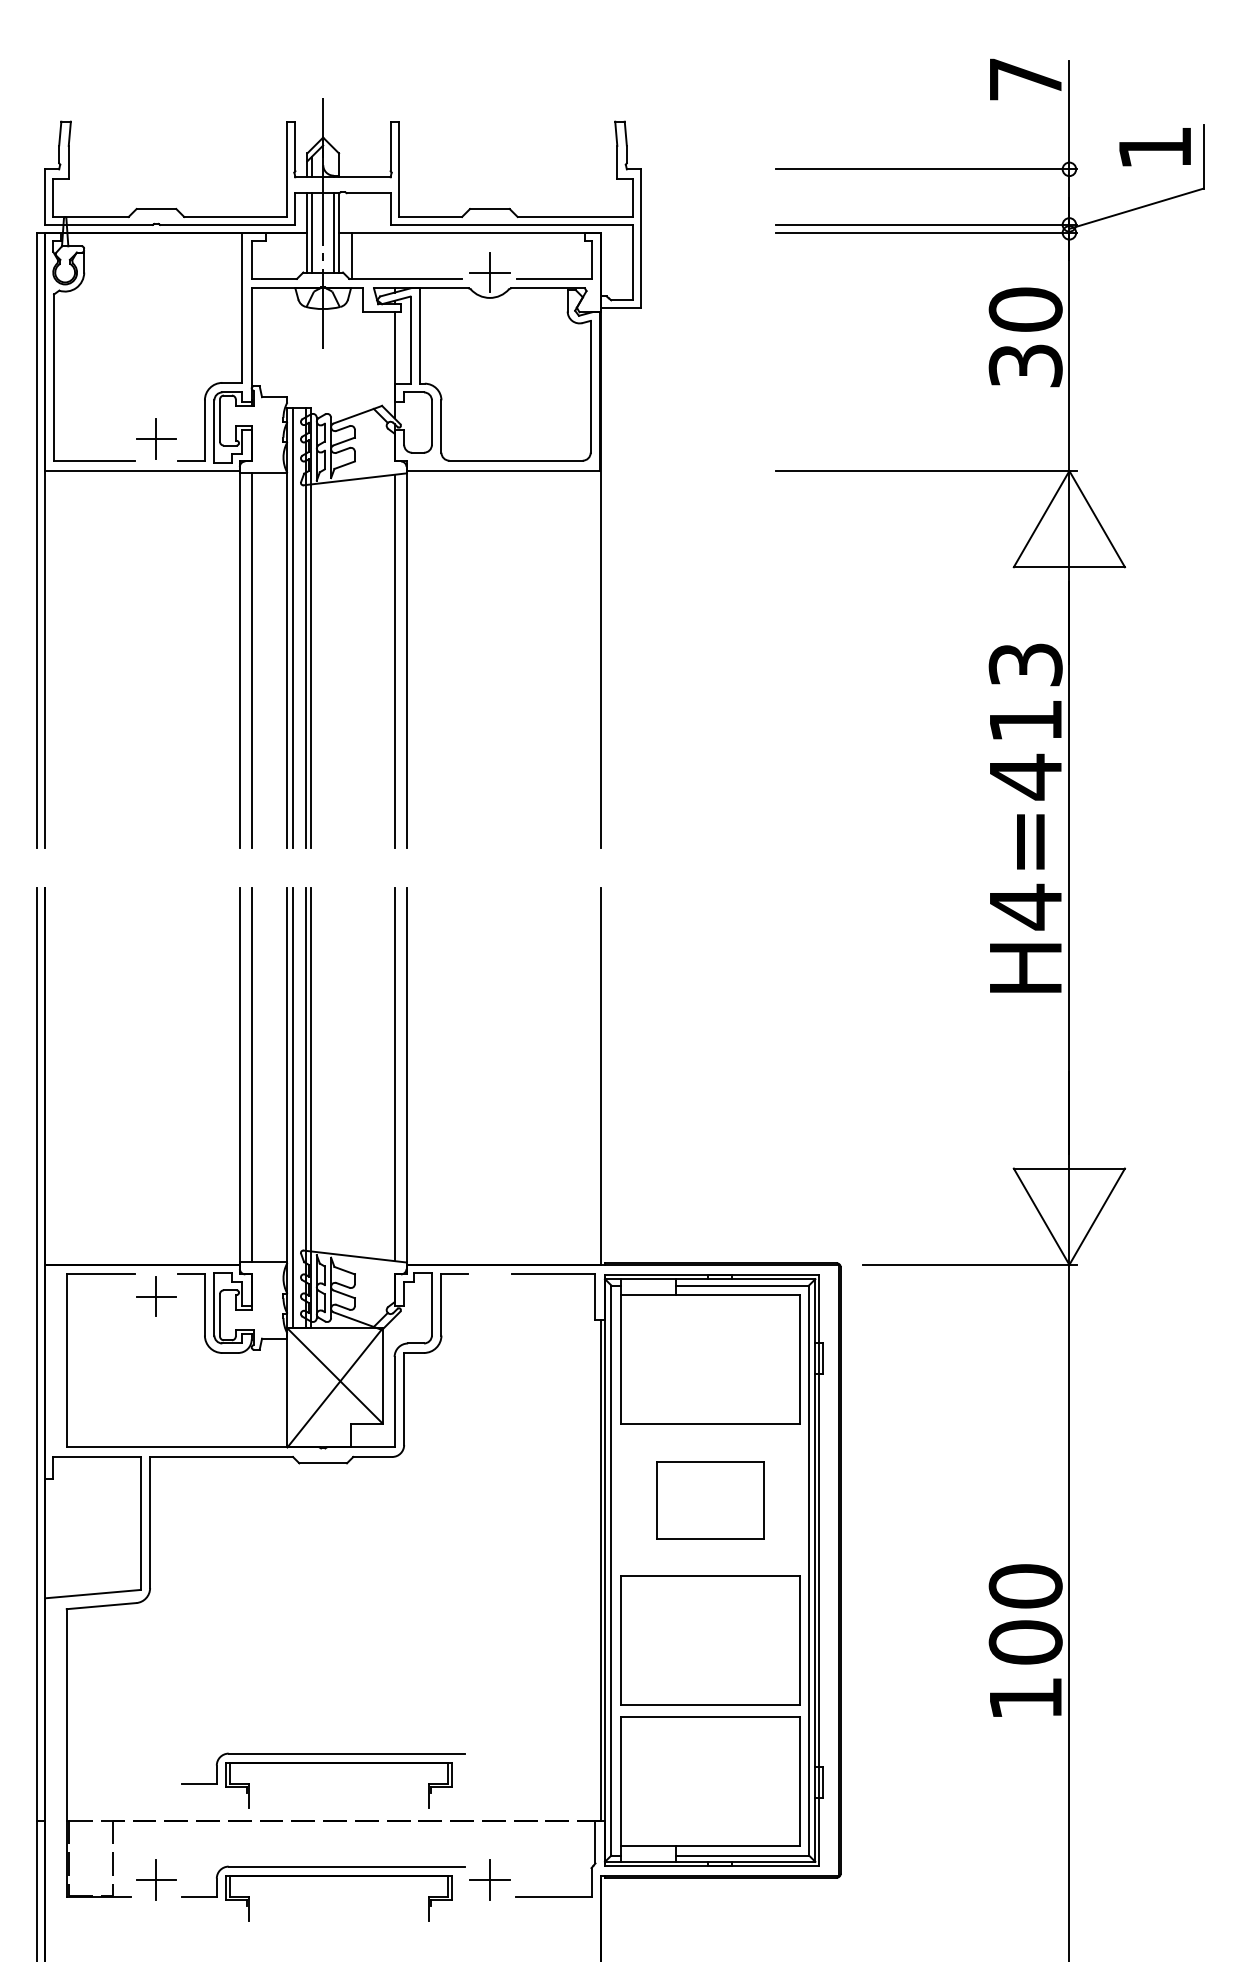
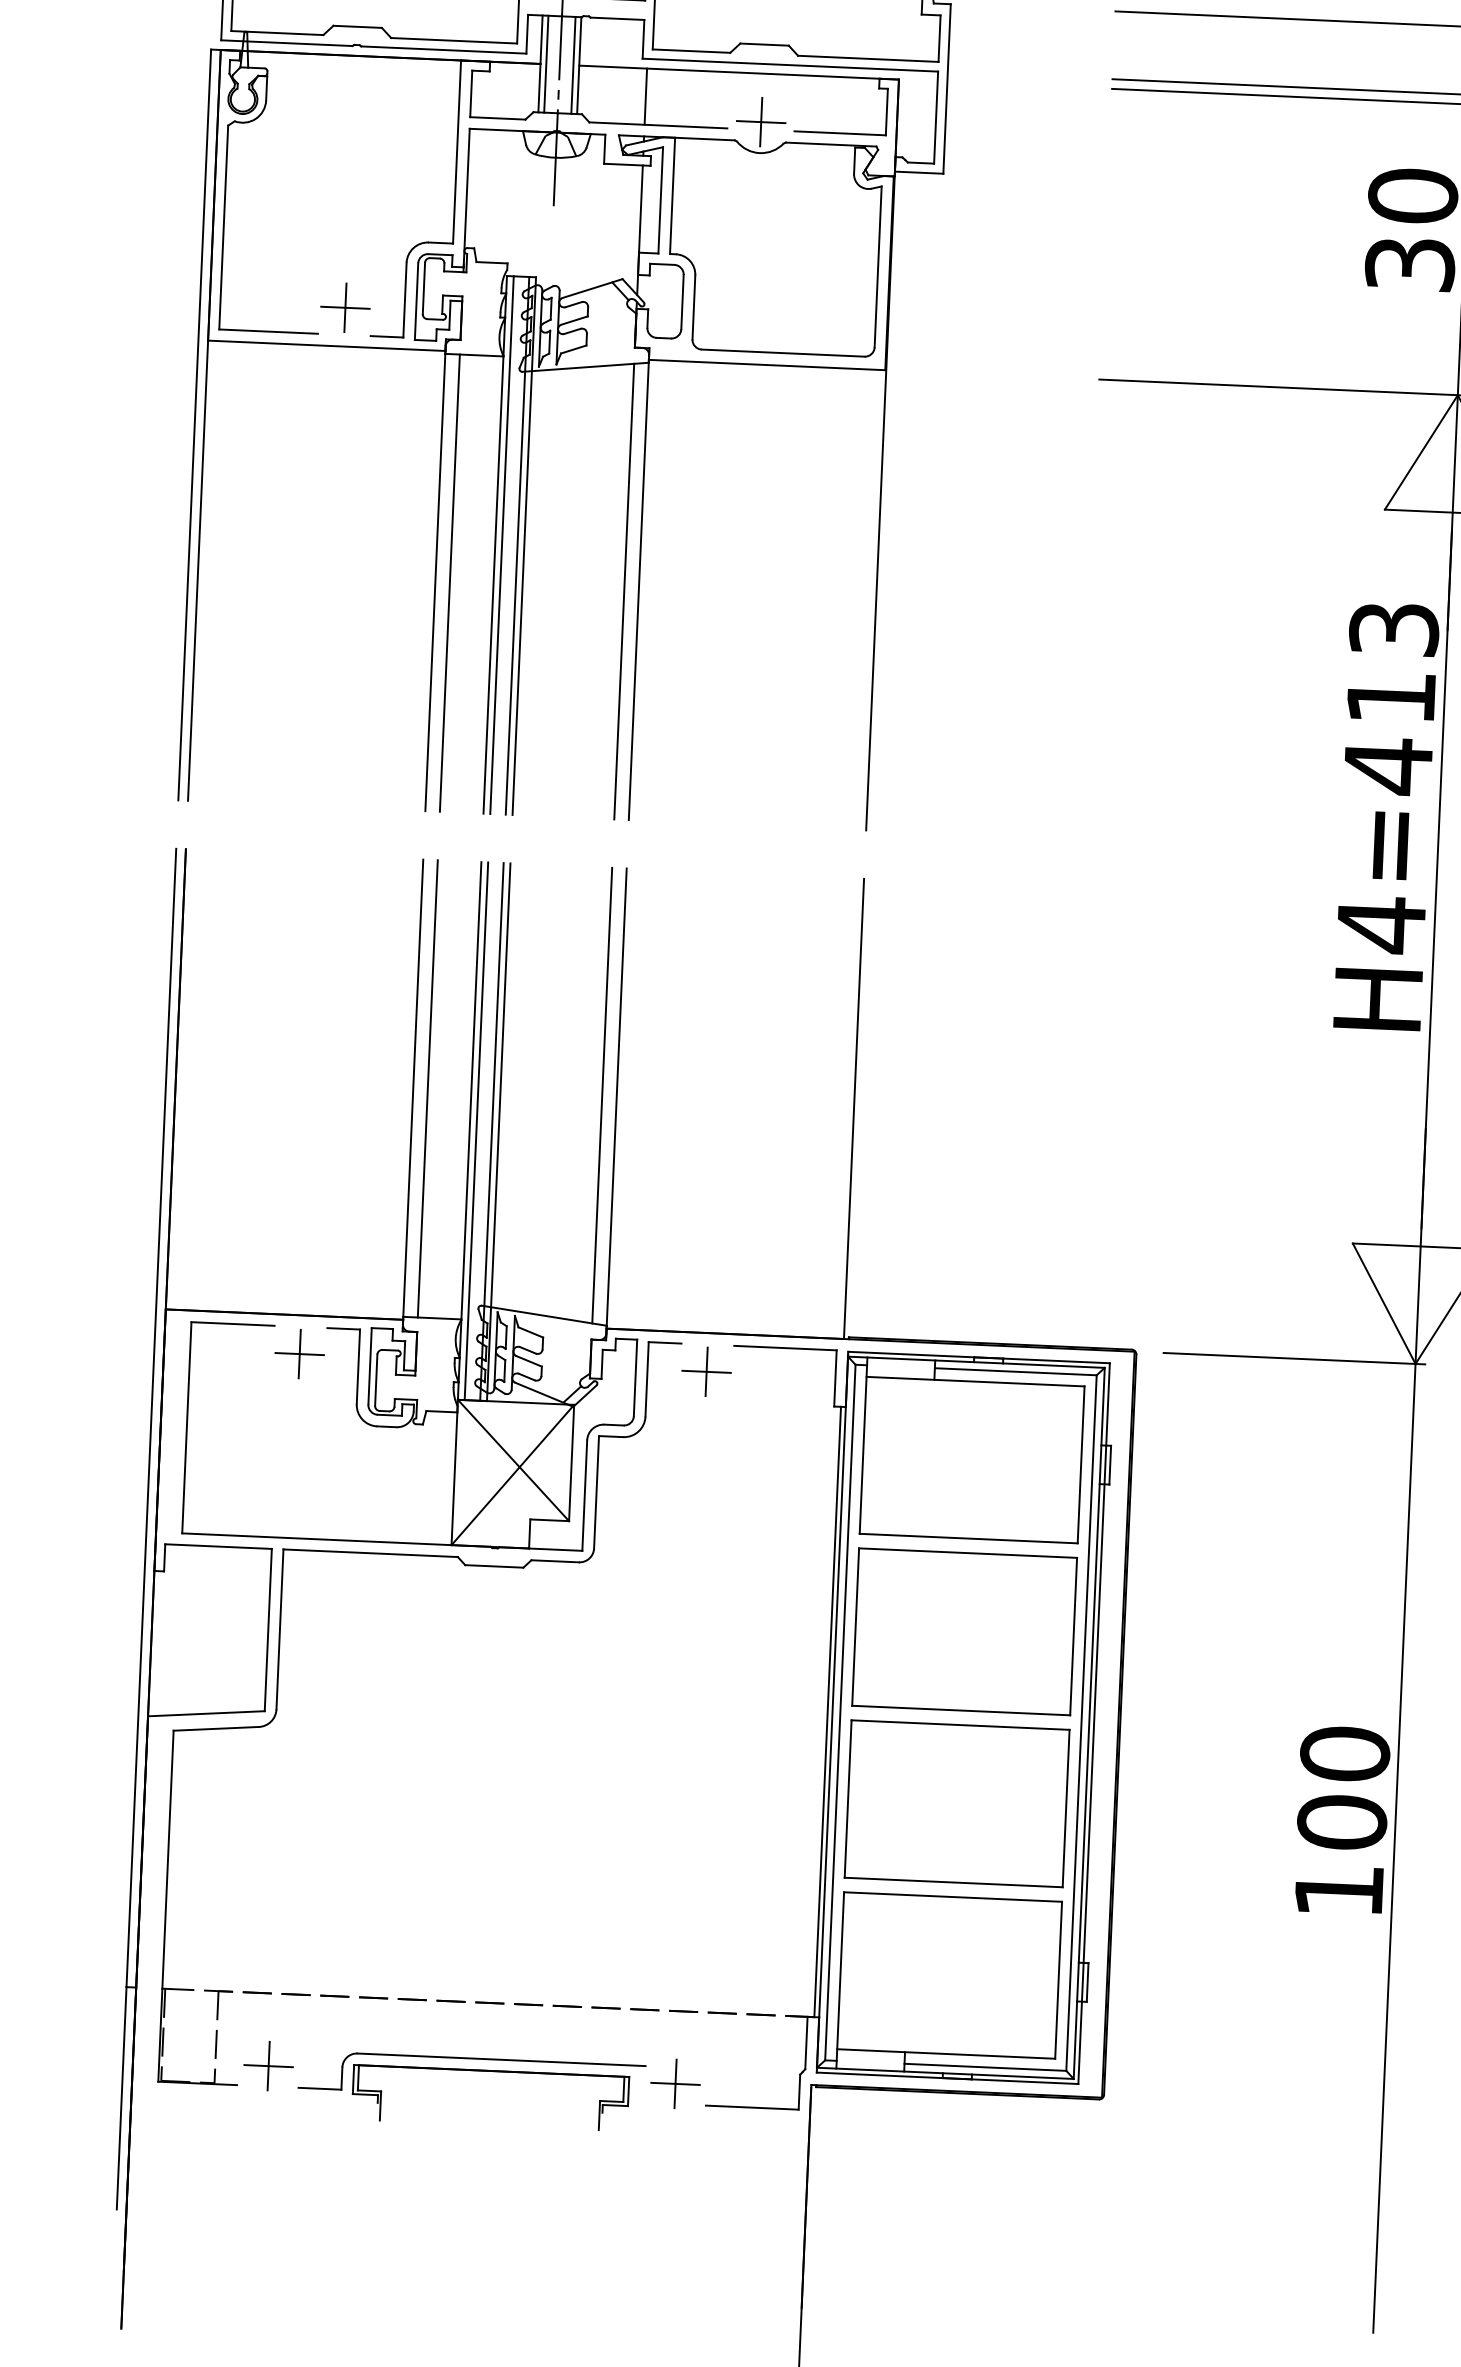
line: (351, 255) -> (645, 96), moved
part: (489, 1296) -> (706, 1371), added
part: (710, 1500) -> (964, 1632), size x1.67
part: (323, 1763) -> (478, 1932), removed

